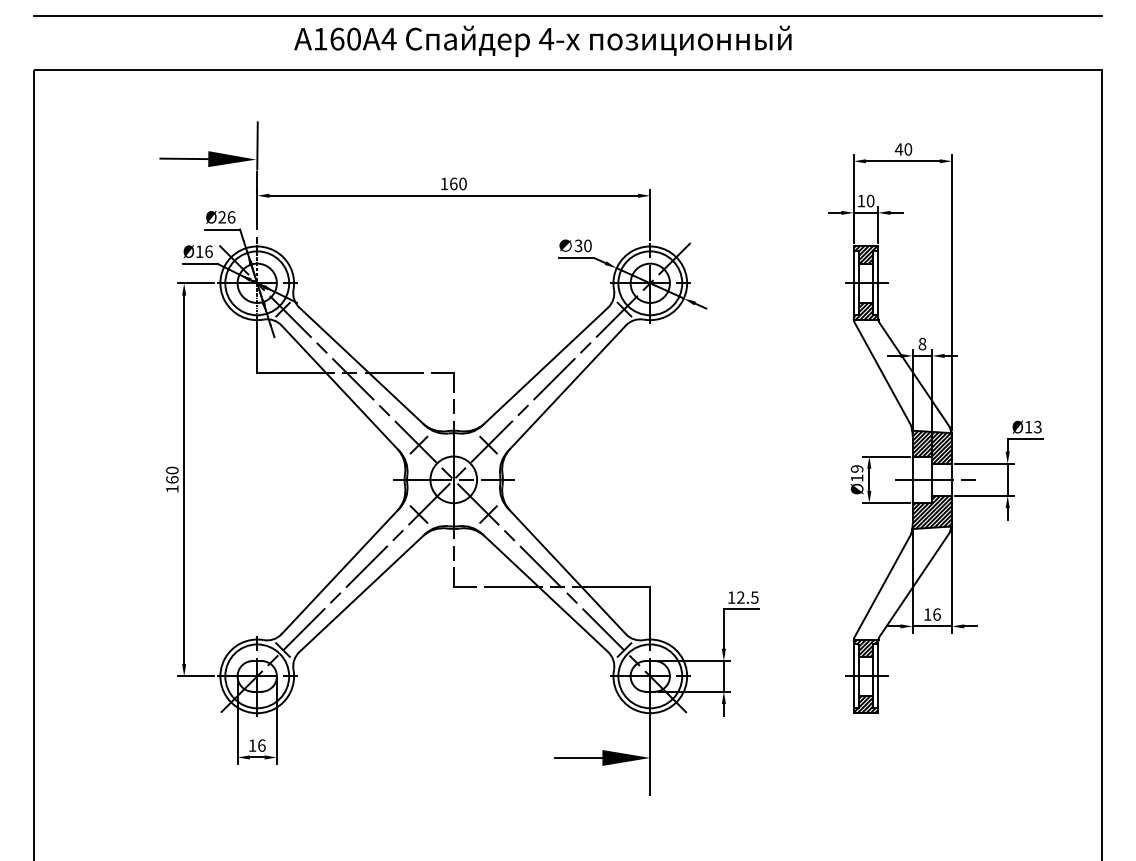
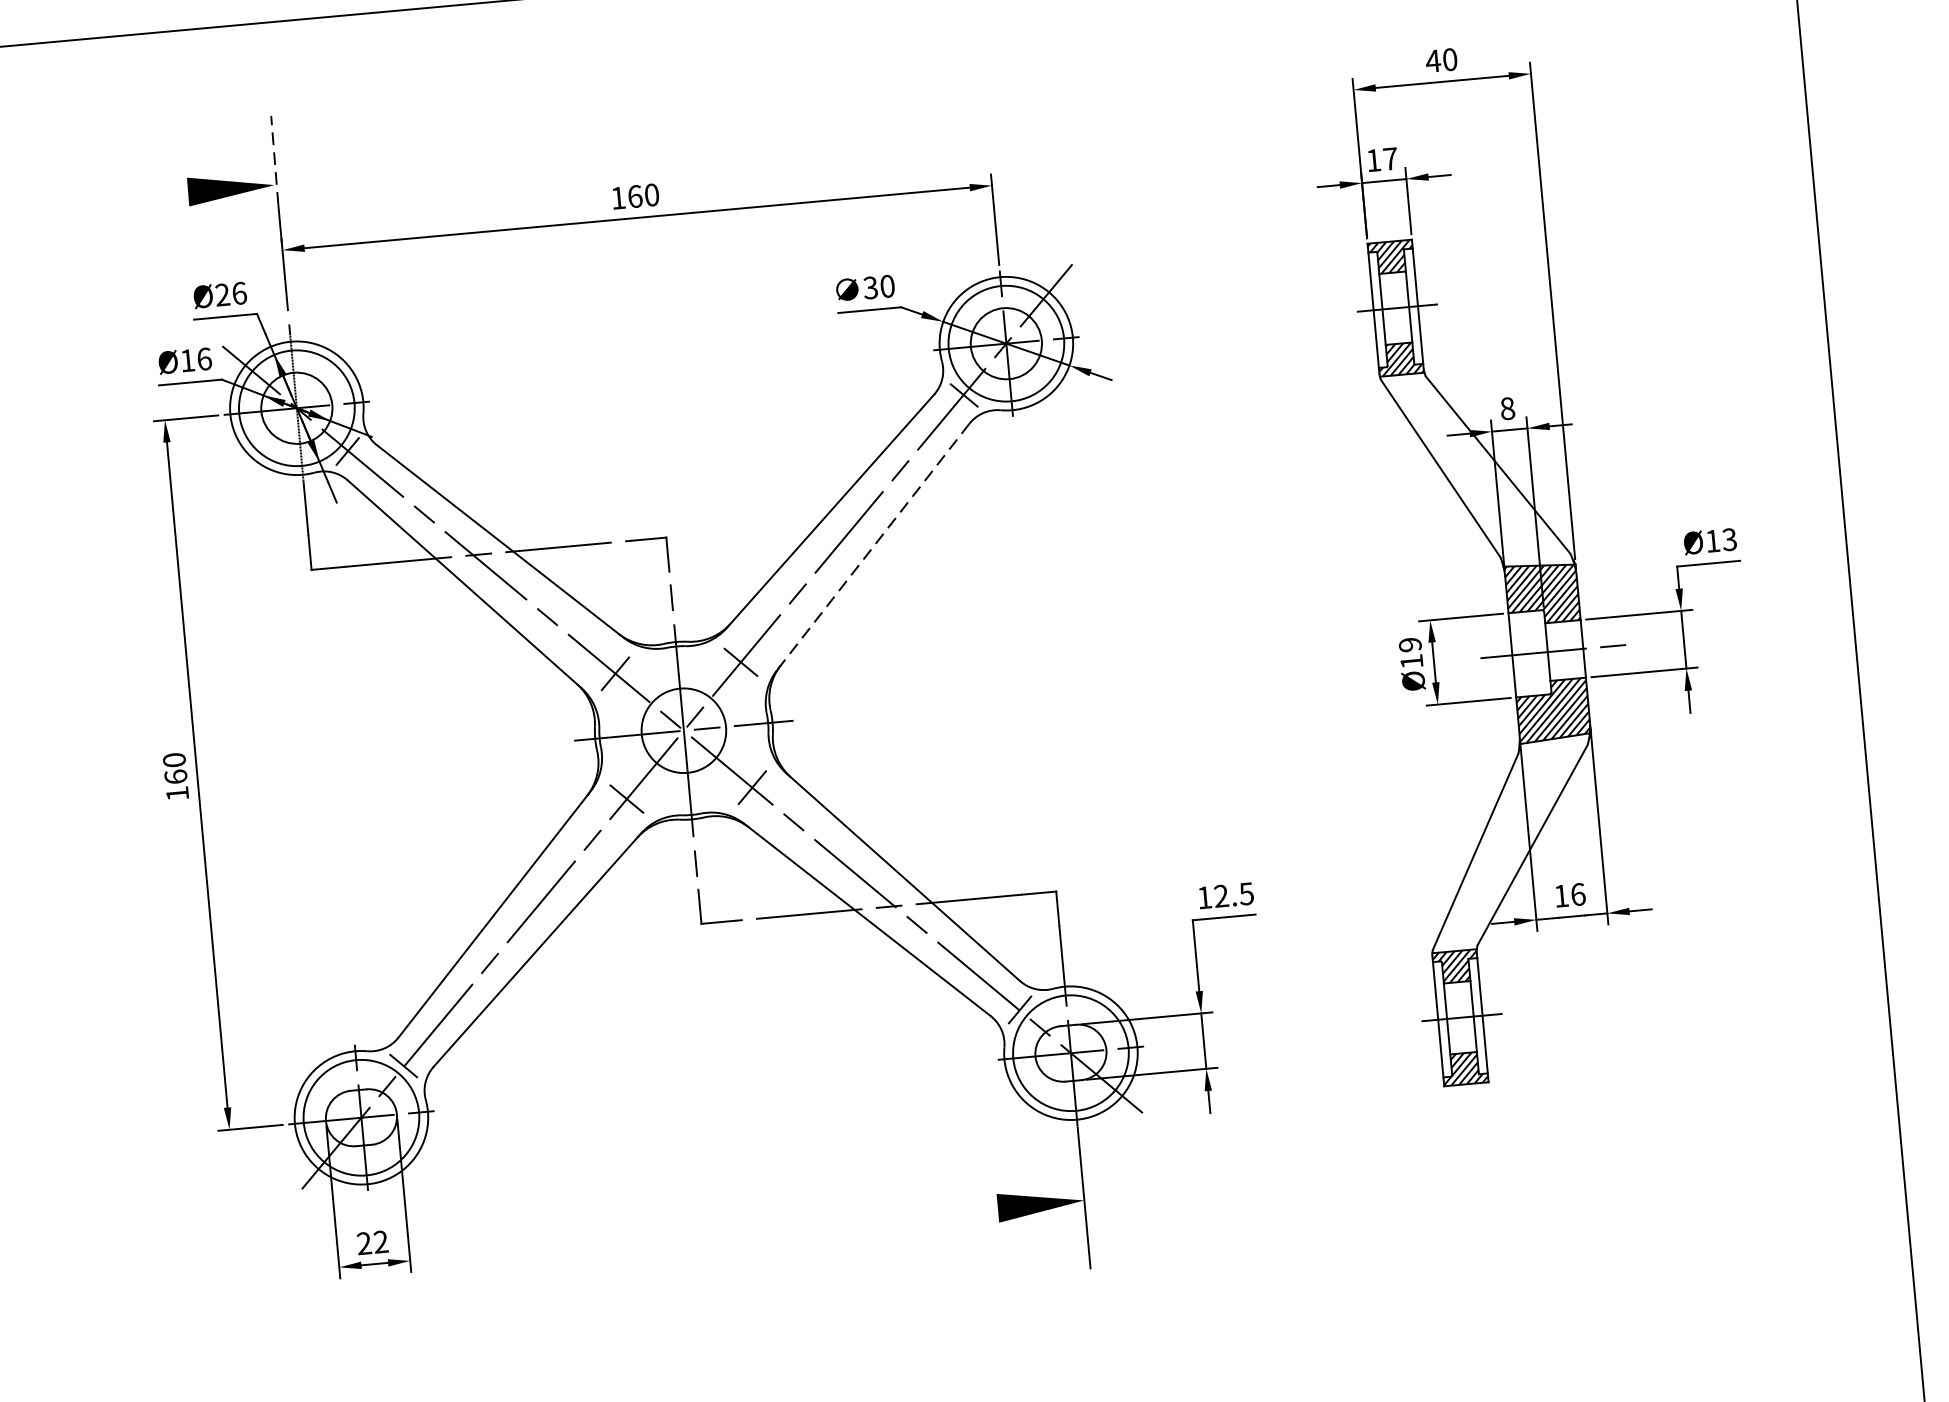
line: (257, 145) -> (274, 159), solid -> dashed
line: (184, 158) -> (145, 194), removed
text: (870, 200) -> (1390, 157), 10 -> 17
line: (566, 388) -> (872, 547), solid -> dashed
text: (256, 745) -> (371, 1242), 16 -> 22
line: (578, 757) -> (954, 1211), removed

